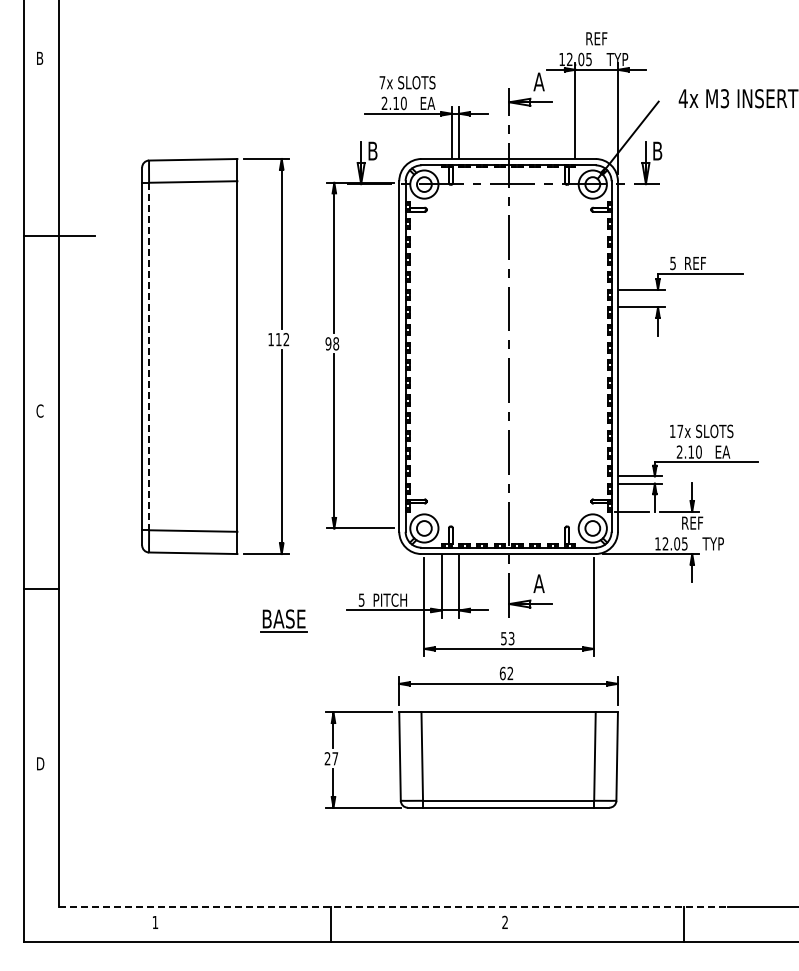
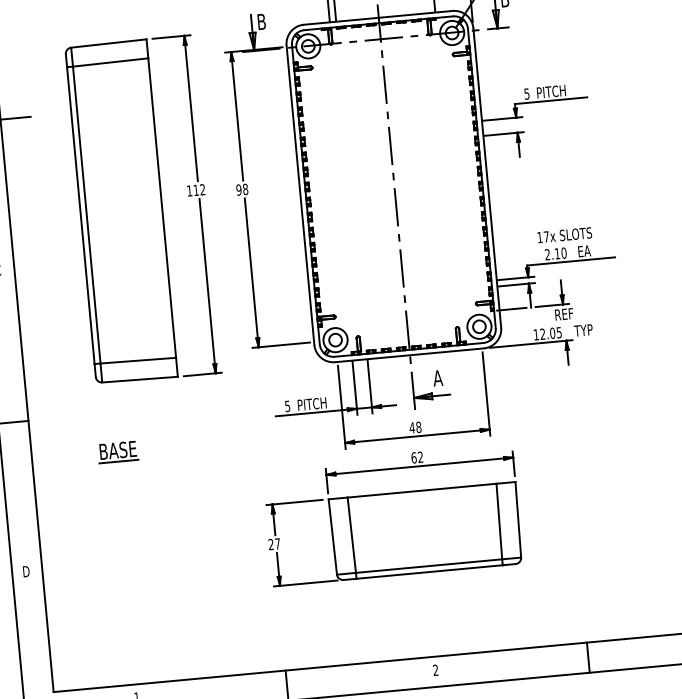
text: (702, 263) -> (552, 91), REF -> PITCH
line: (149, 356) -> (87, 215), dashed -> solid
part: (283, 620) -> (117, 451), moved
text: (507, 638) -> (415, 427), 53 -> 48
line: (394, 906) -> (339, 665), dashed -> solid

